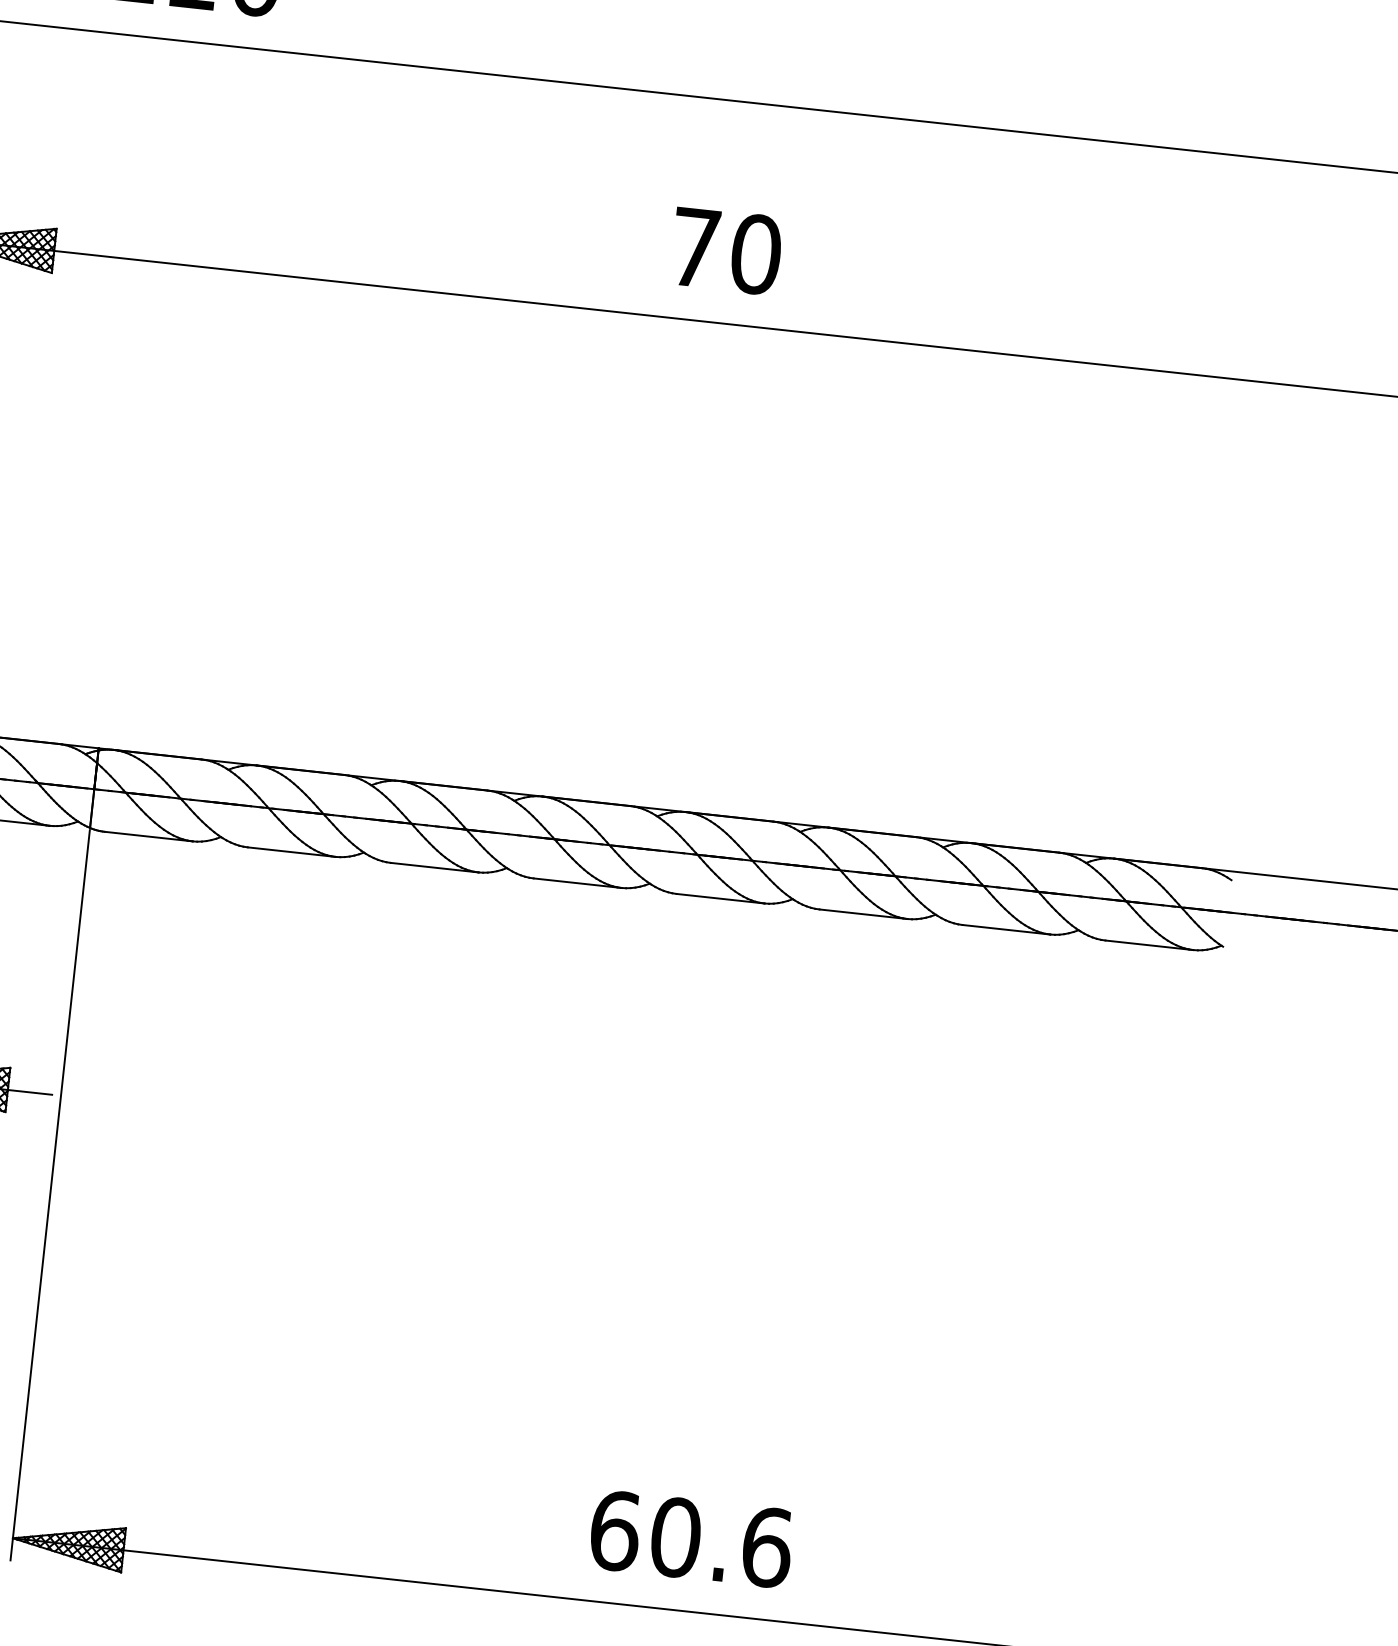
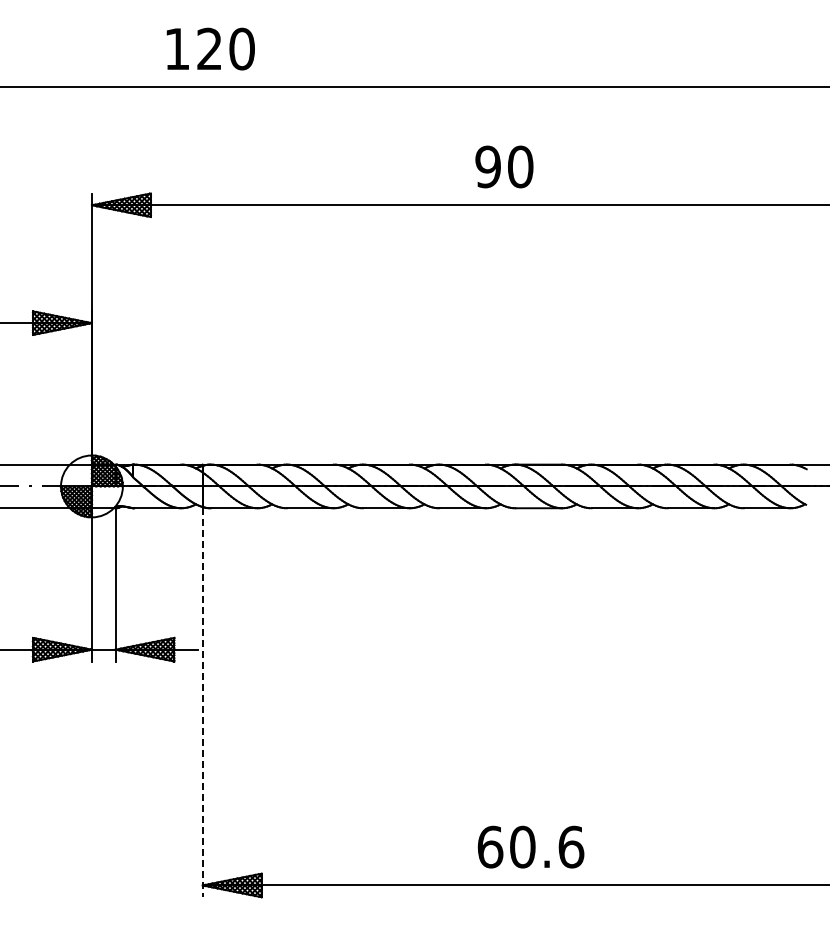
text: (694, 246) -> (487, 166), 70 -> 90
line: (49, 1194) -> (202, 702), solid -> dashed
text: (690, 1537) -> (530, 846), moved

